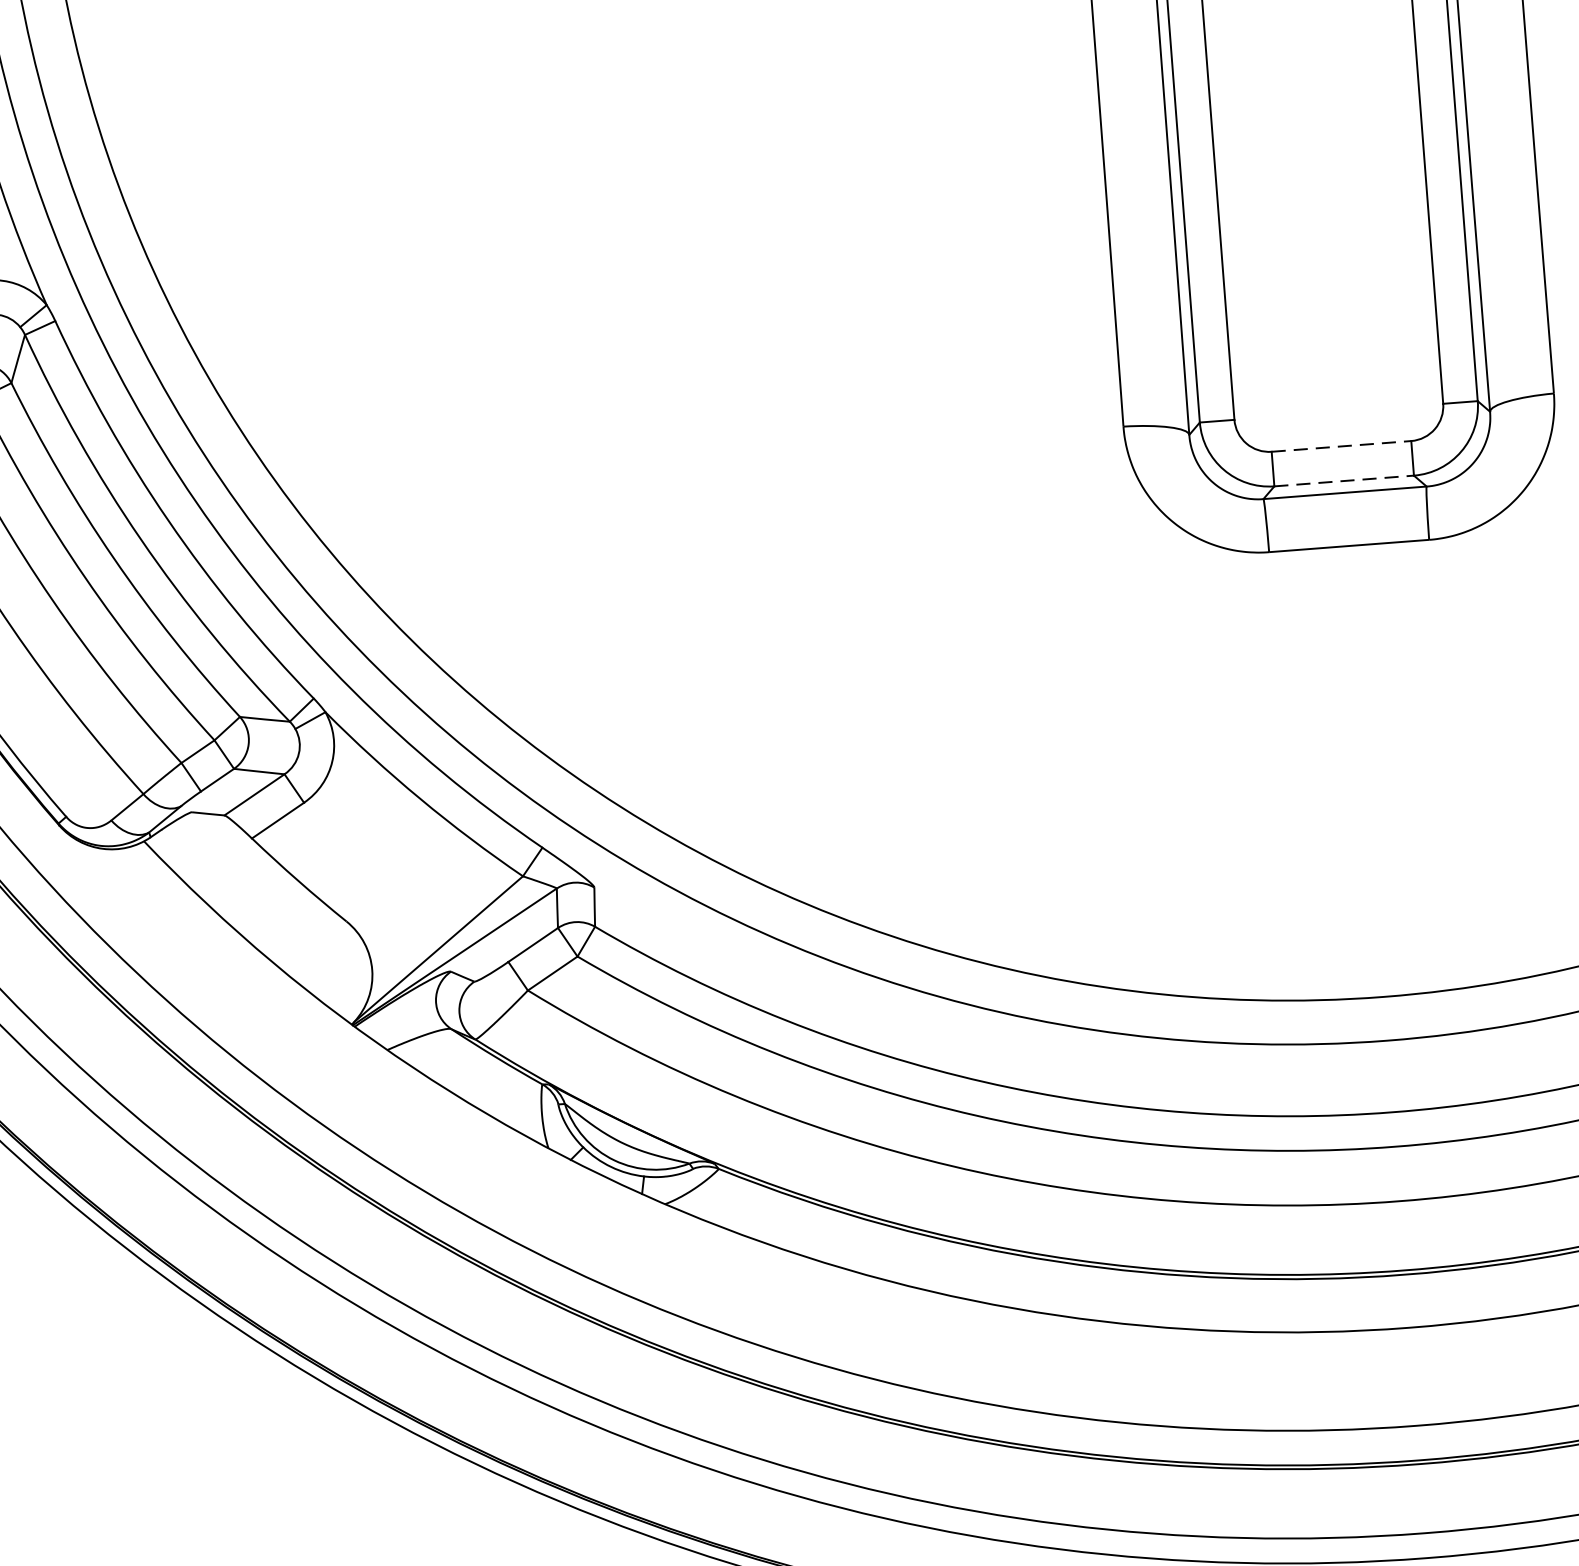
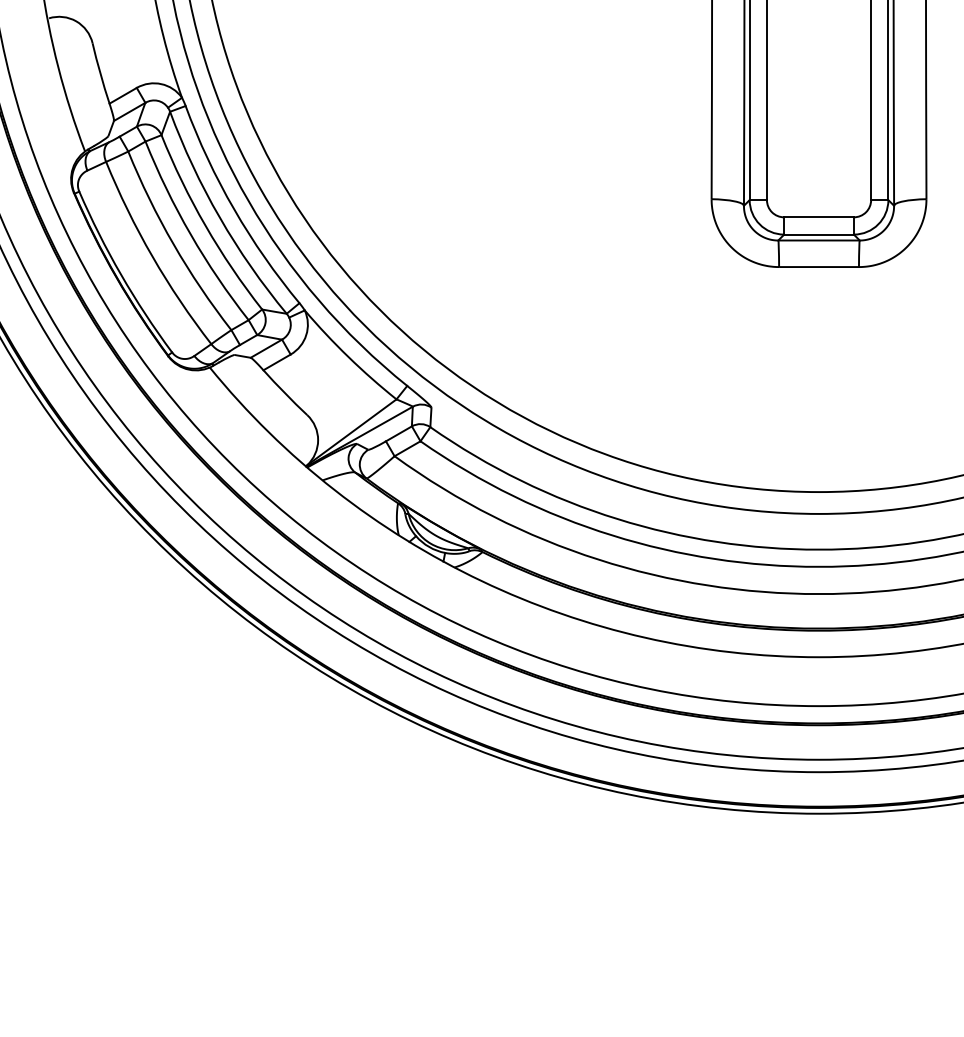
line: (1342, 446) -> (819, 217), dashed -> solid
line: (1345, 480) -> (819, 234), dashed -> solid

